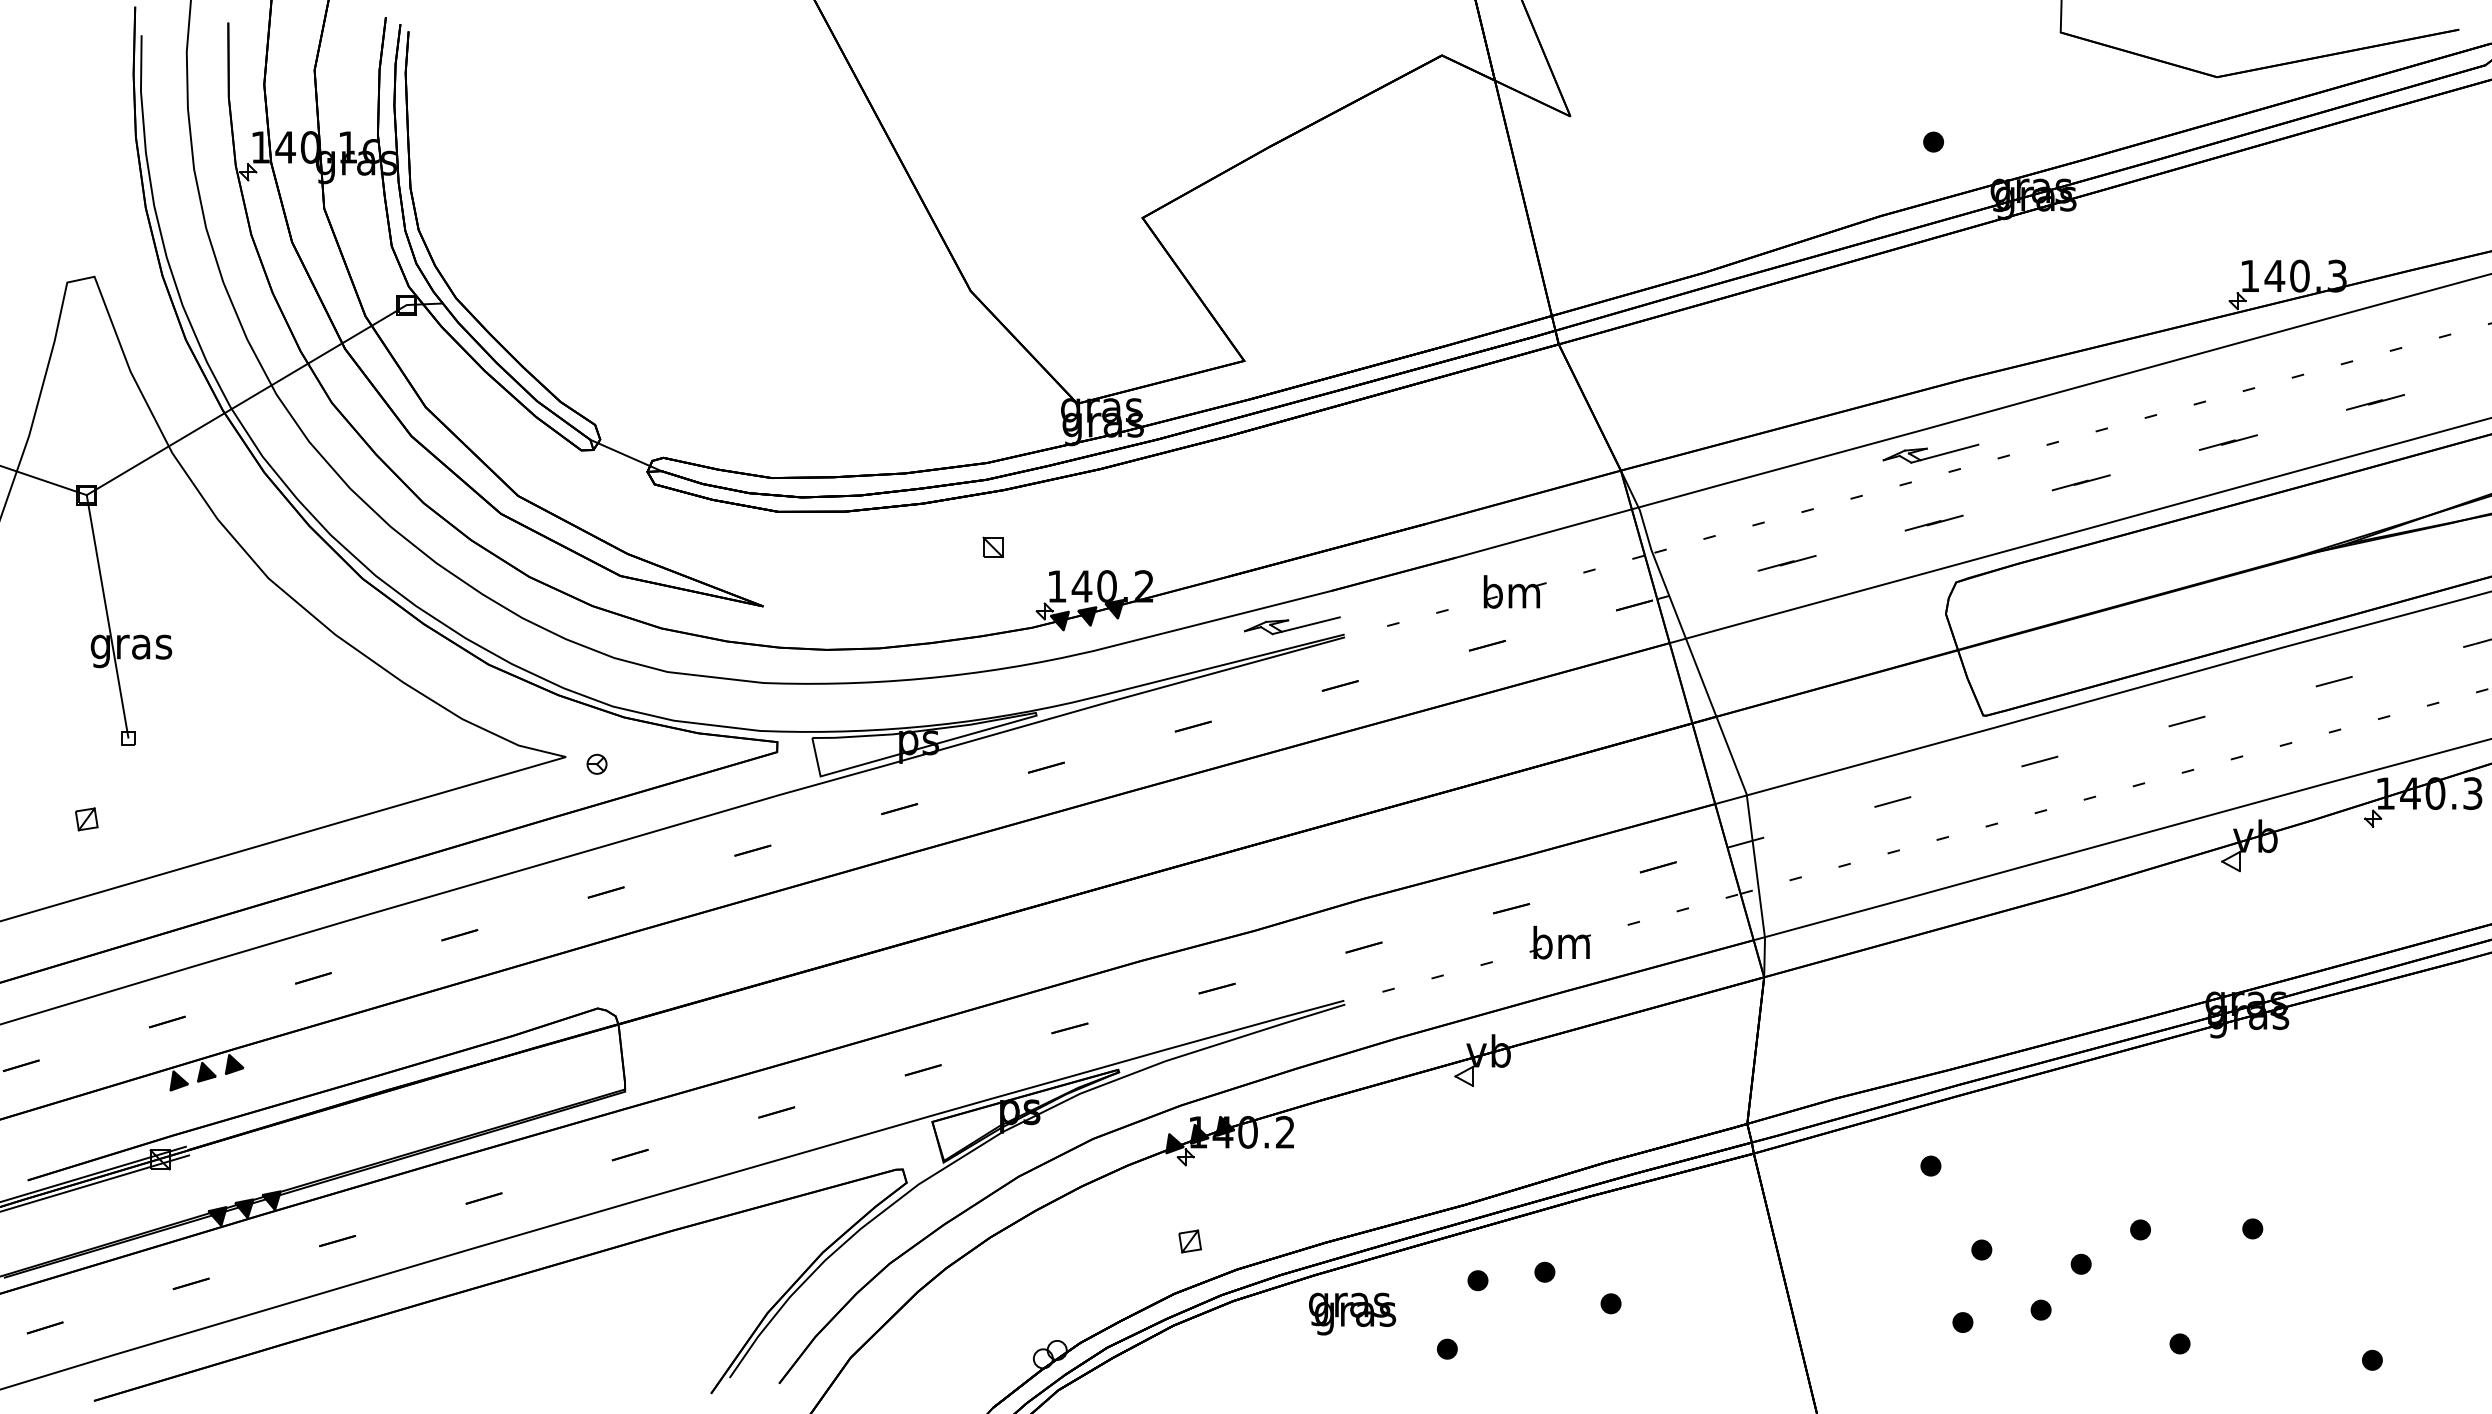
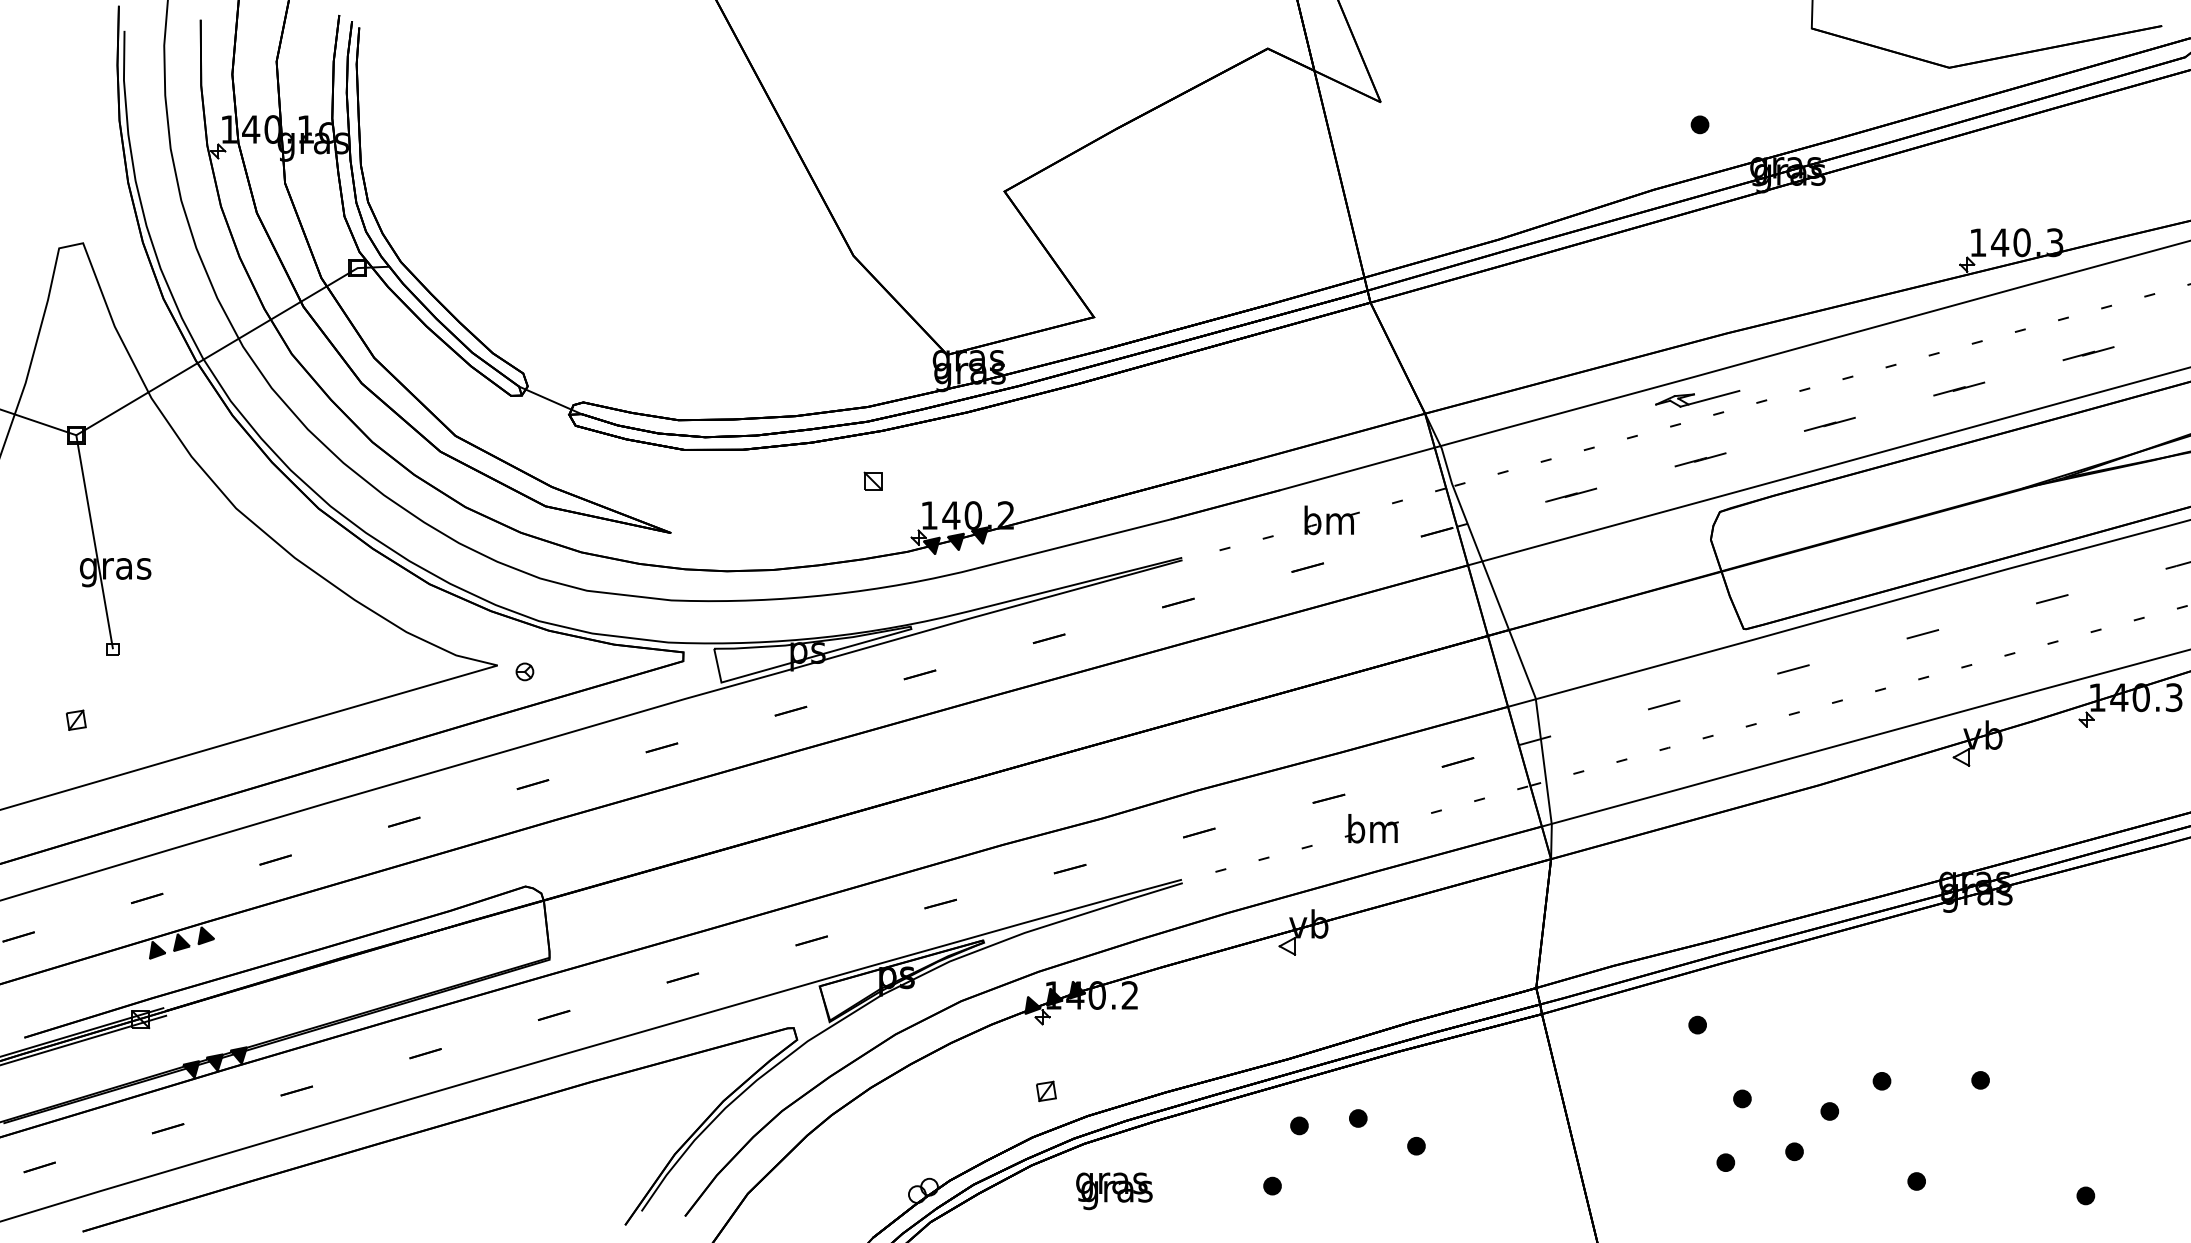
part: (1292, 625) -> (1136, 549), removed
text: (1352, 1313) -> (1114, 1190), moved

